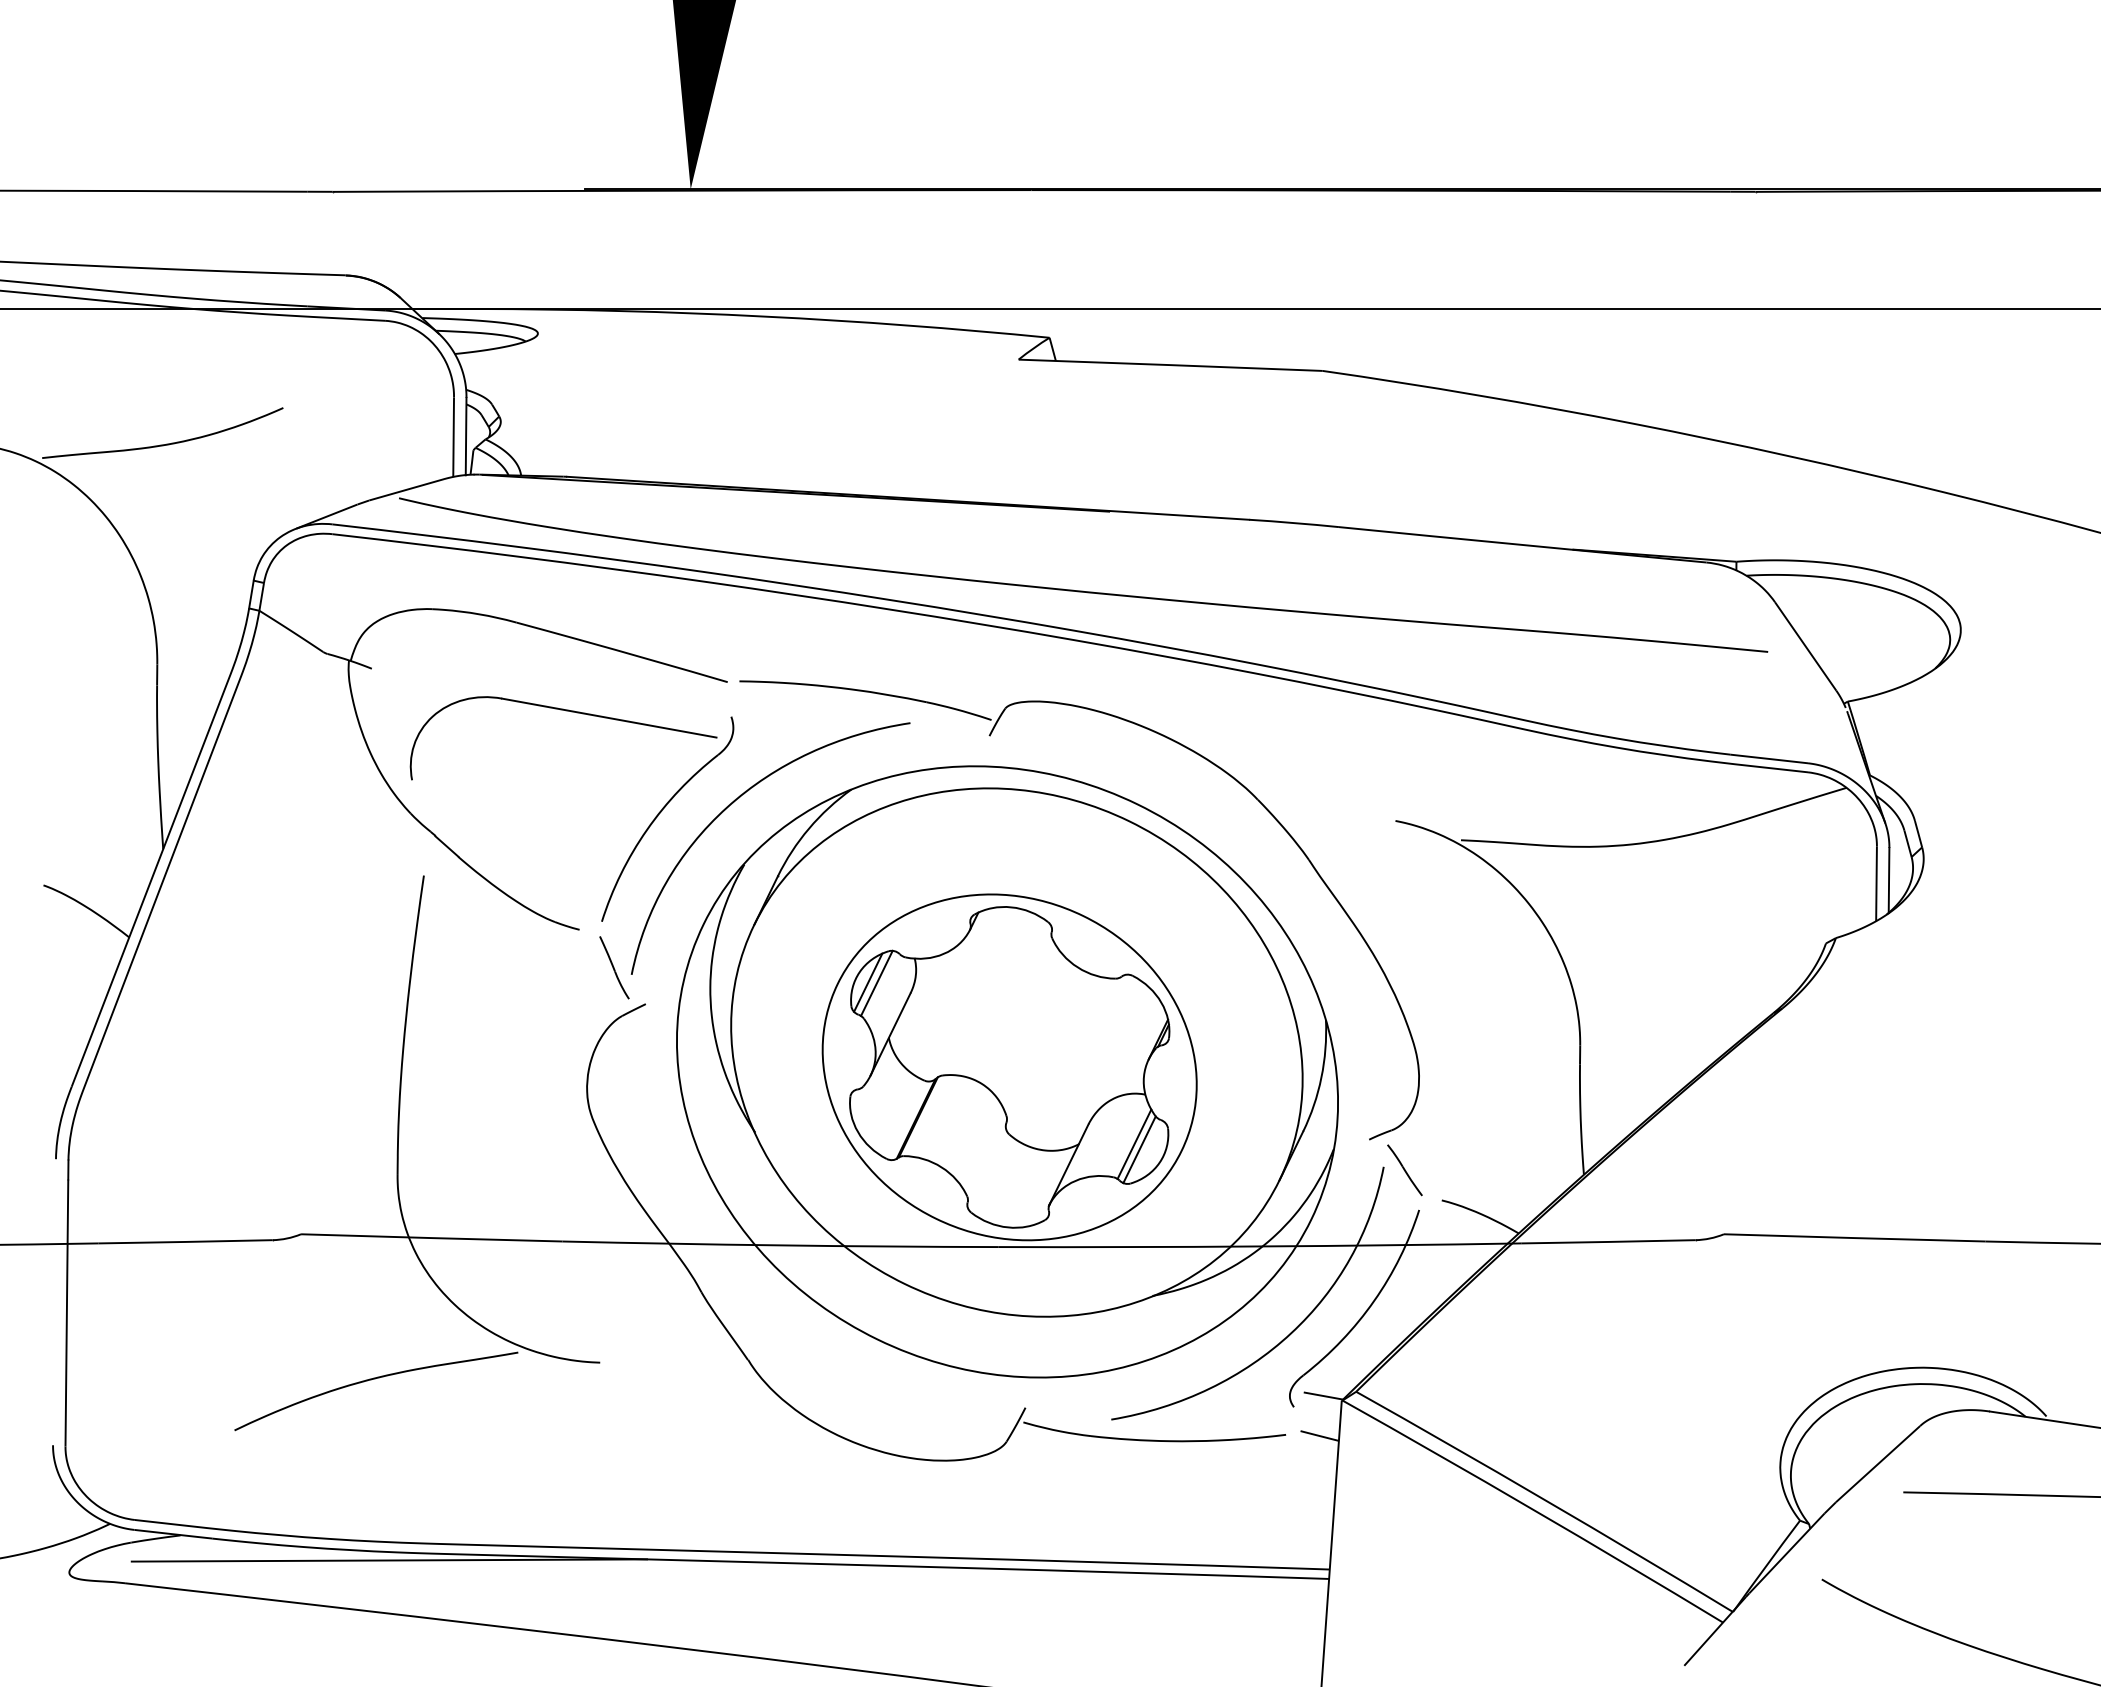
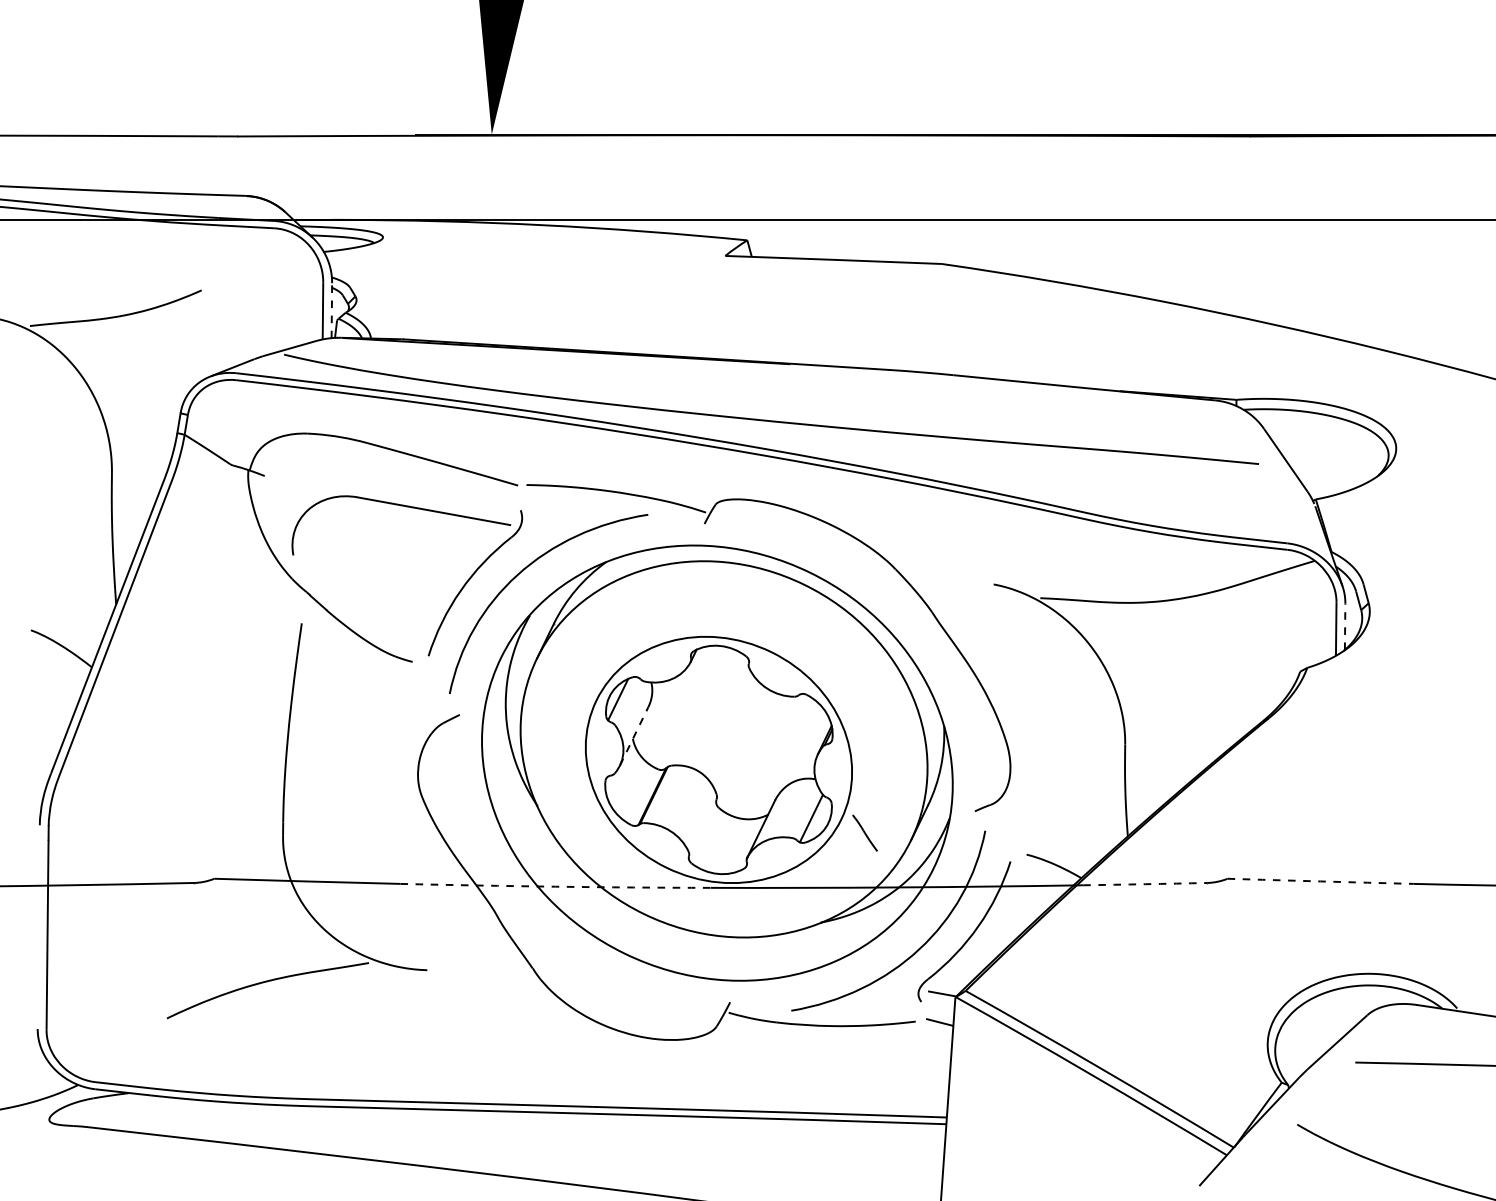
line: (466, 436) -> (332, 310), solid -> dashed
line: (1889, 880) -> (1345, 626), solid -> dashed
part: (614, 967) -> (437, 688), removed
line: (876, 982) -> (624, 699), removed
line: (890, 1034) -> (634, 736), solid -> dashed
line: (1134, 1143) -> (807, 814), removed
line: (1404, 1170) -> (864, 833), moved
arc: (1854, 1238) -> (1320, 881), solid -> dashed
arc: (1608, 1241) -> (1145, 883), solid -> dashed
arc: (780, 1245) -> (555, 886), solid -> dashed
line: (389, 1560) -> (277, 1111), removed

